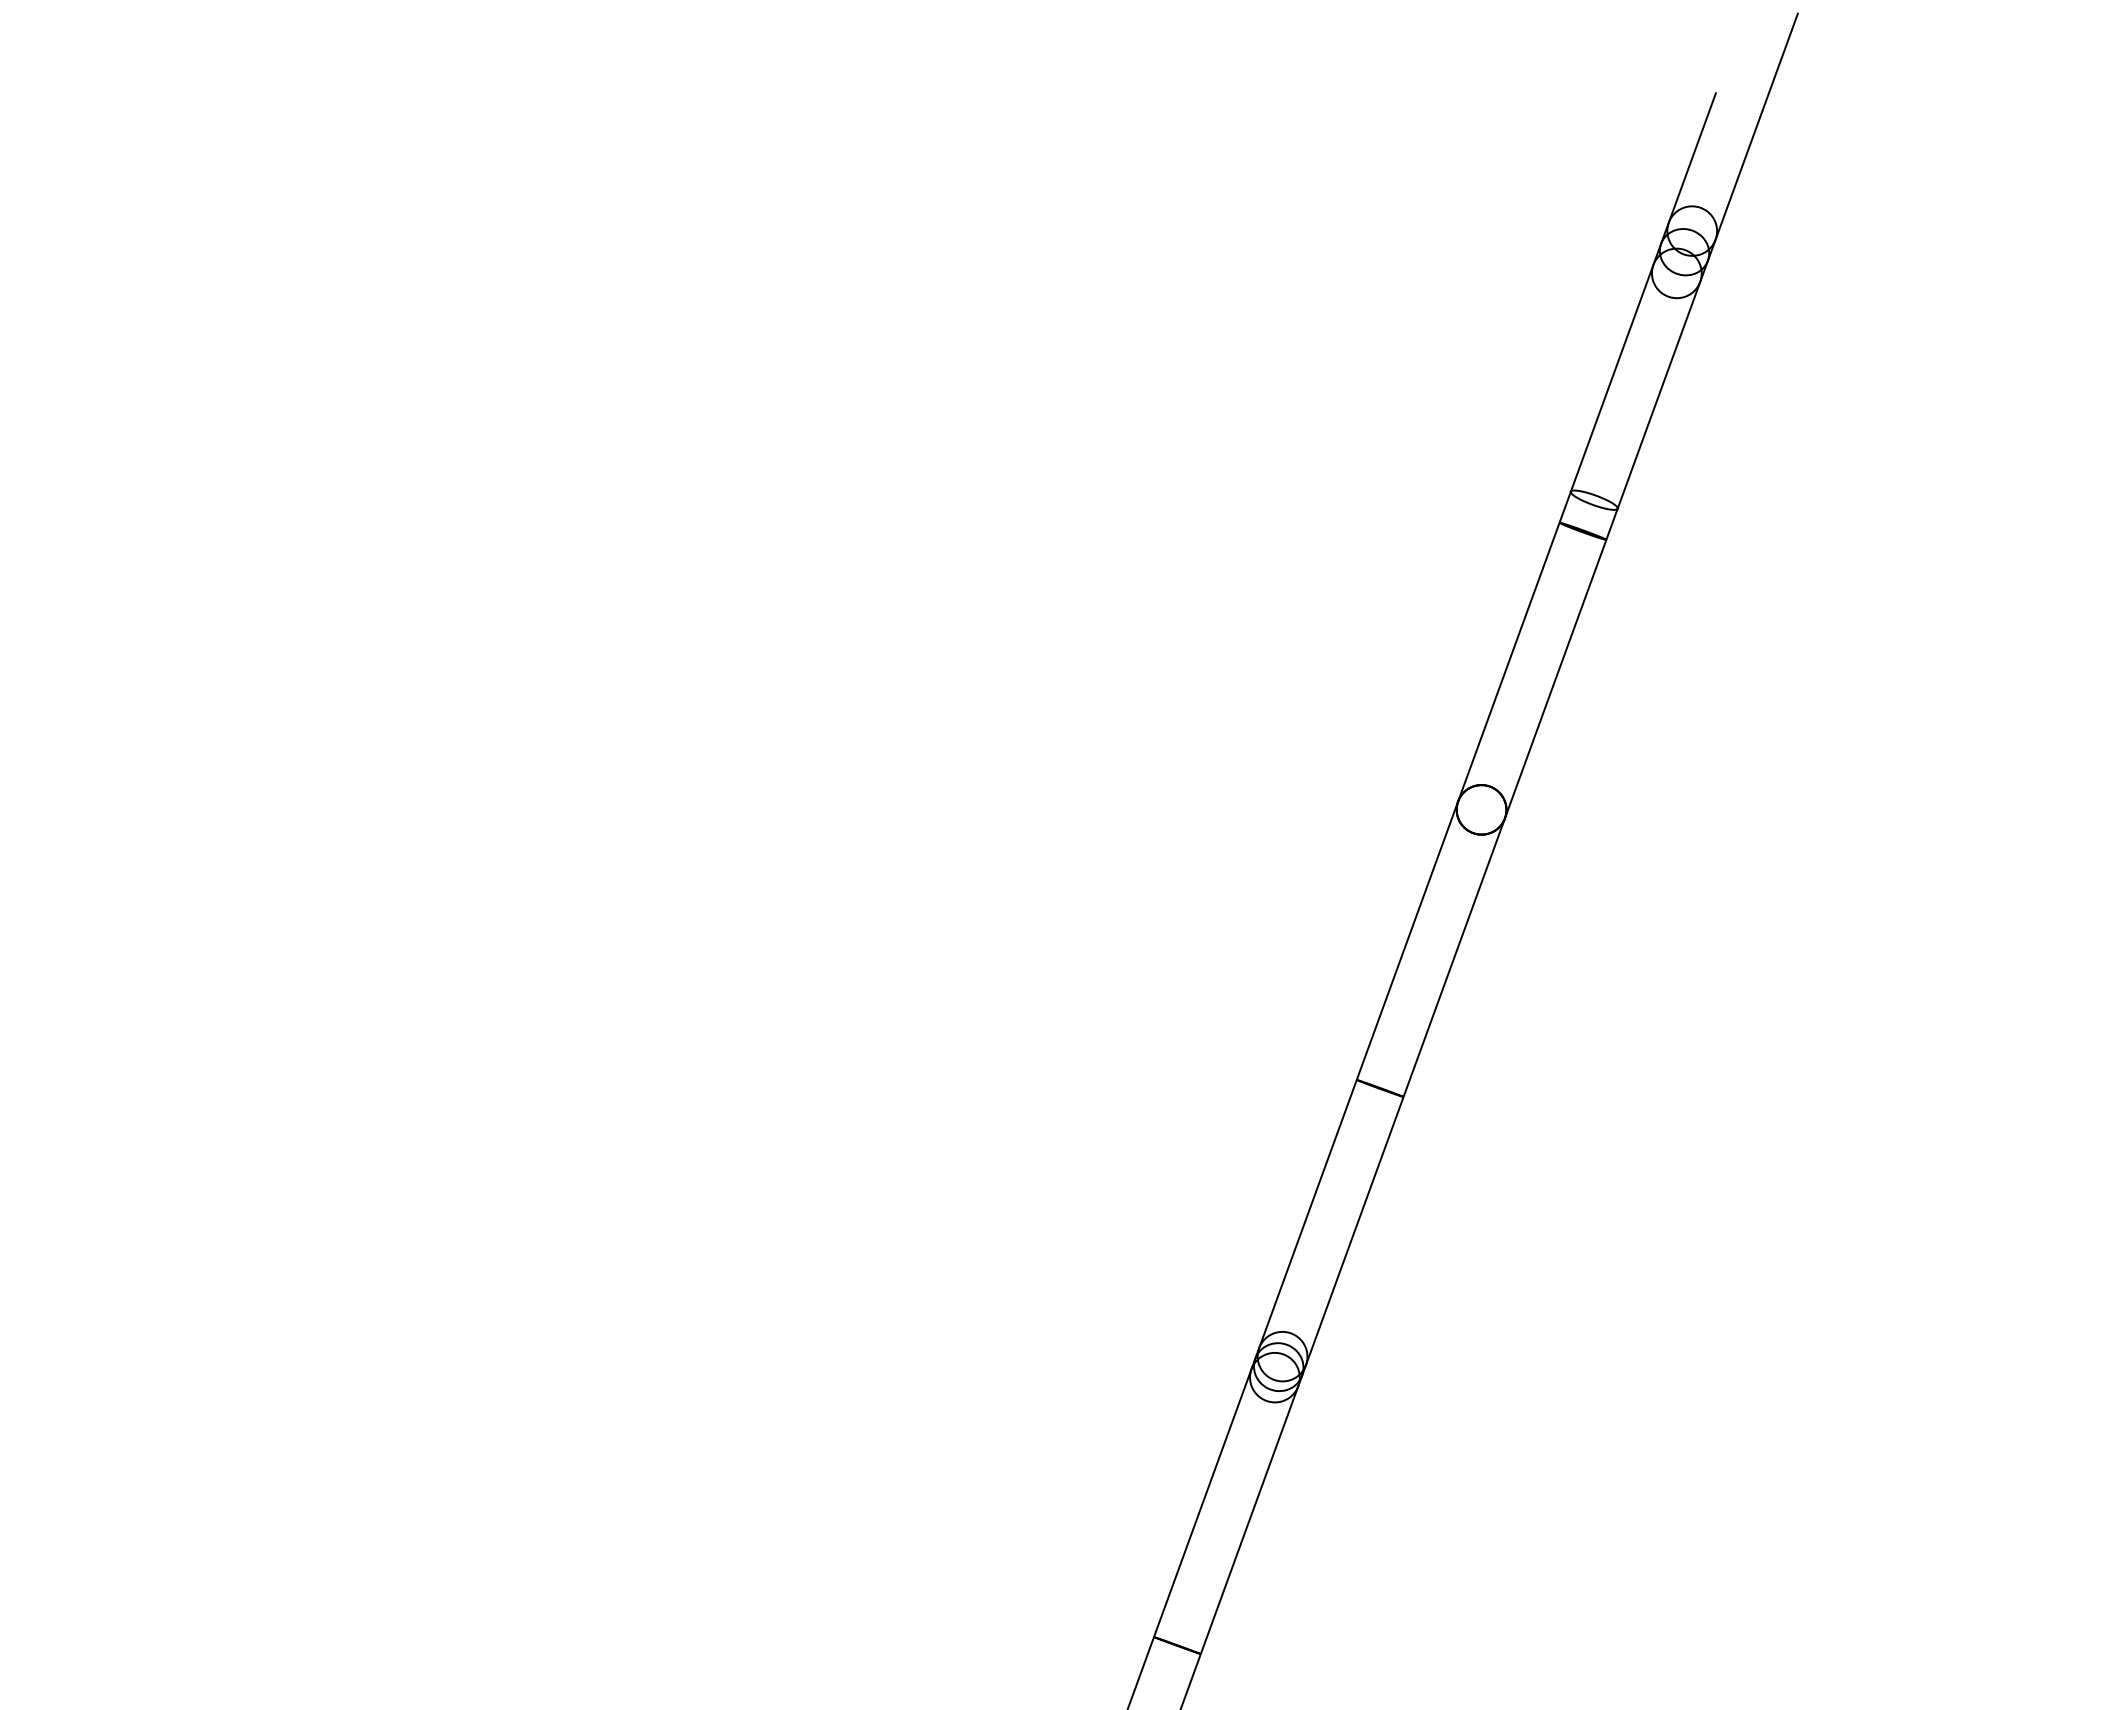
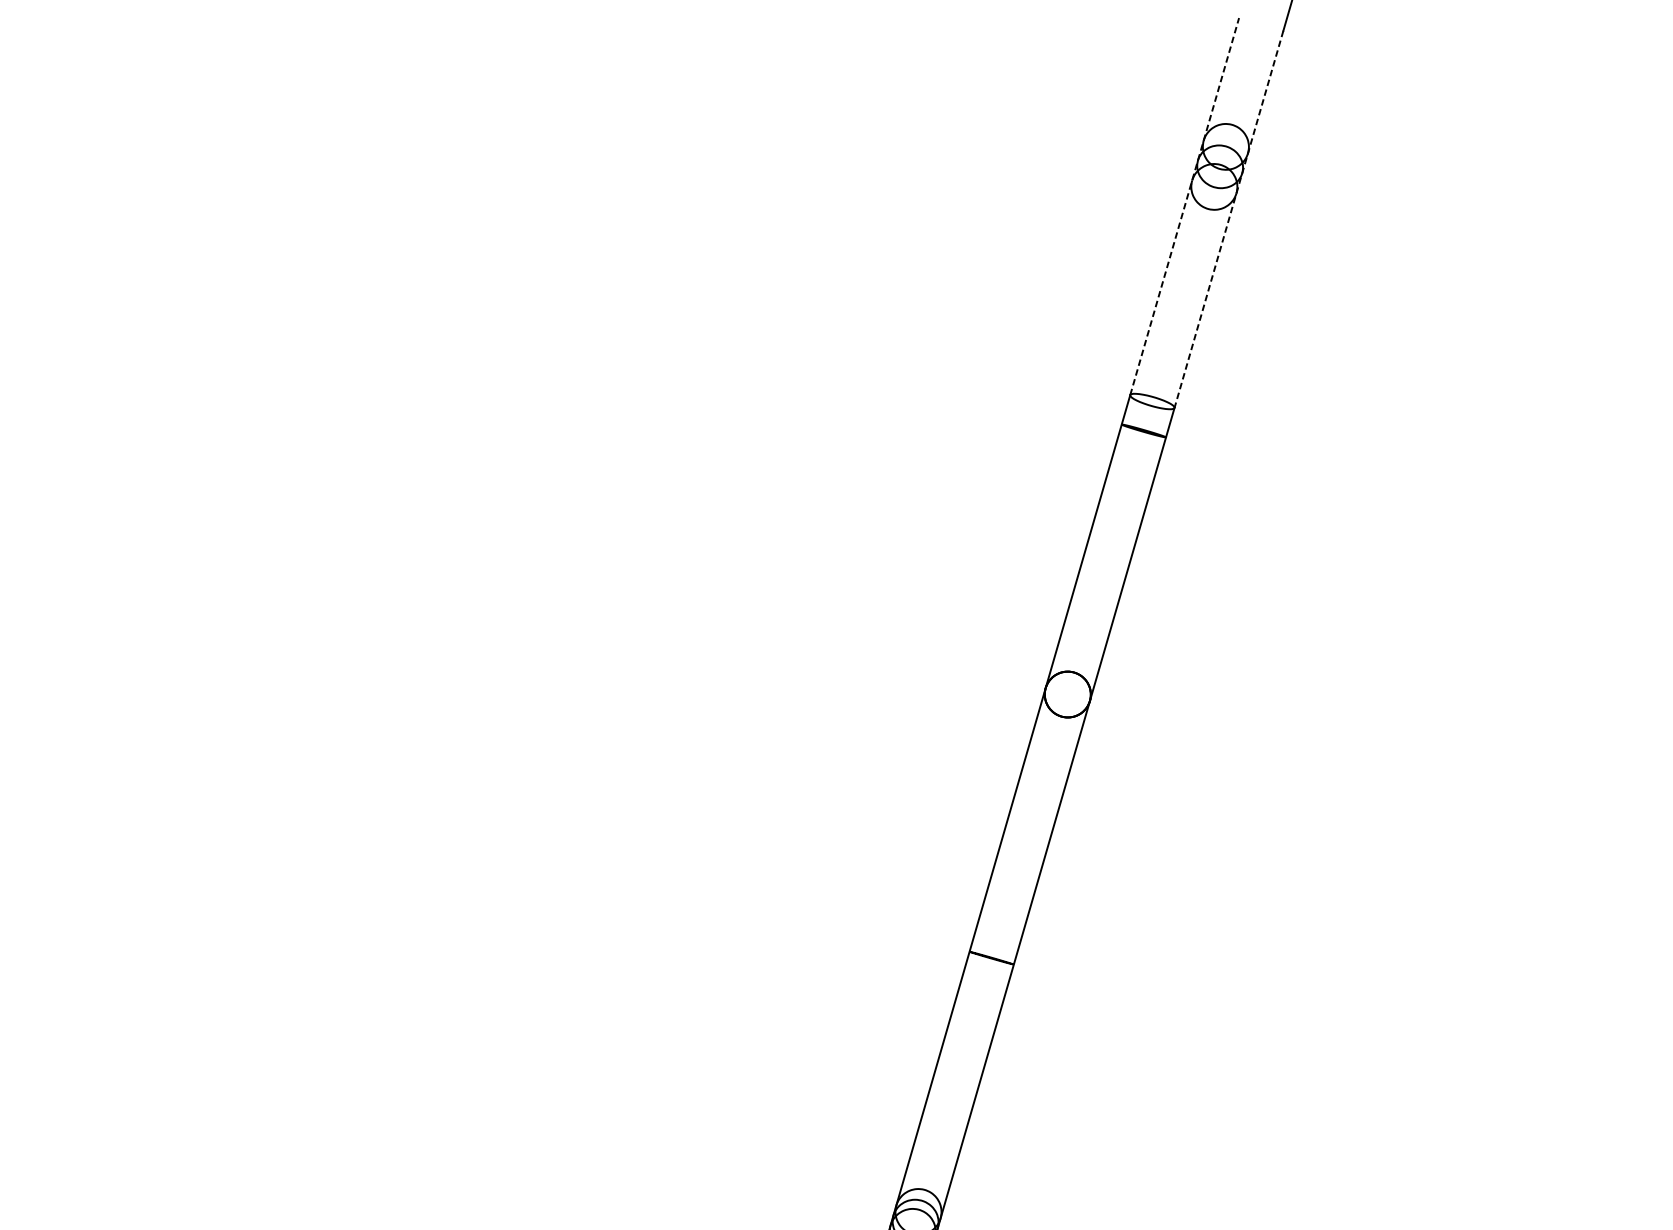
line: (1643, 291) -> (1184, 205), solid -> dashed
line: (1690, 309) -> (1229, 219), solid -> dashed

